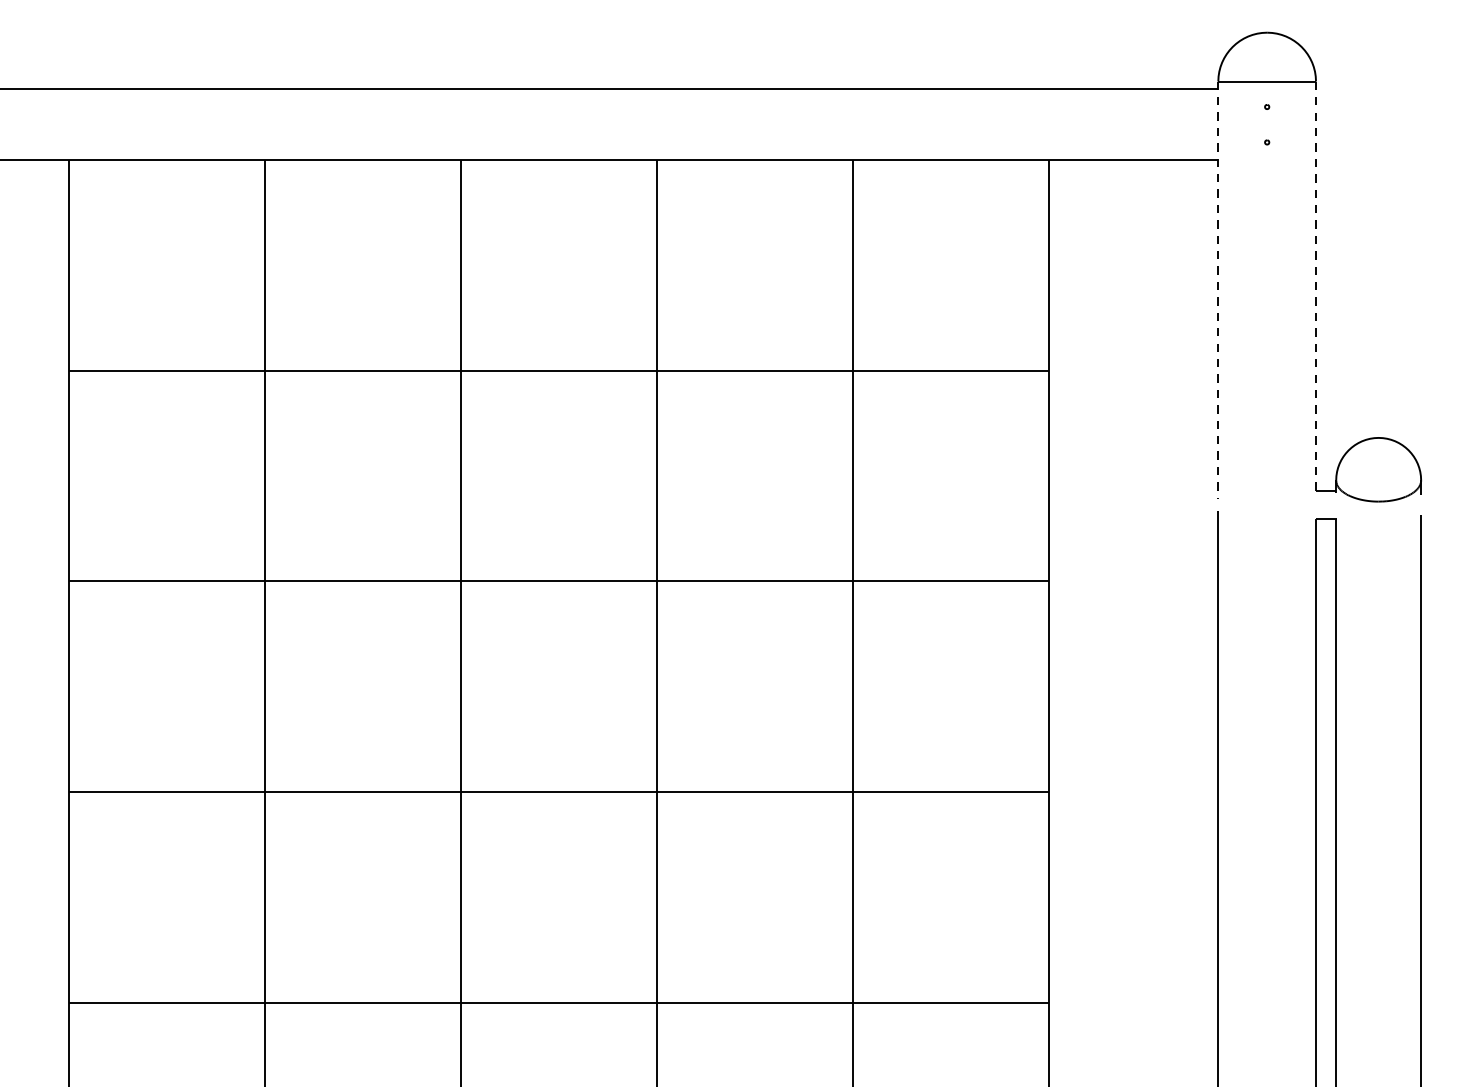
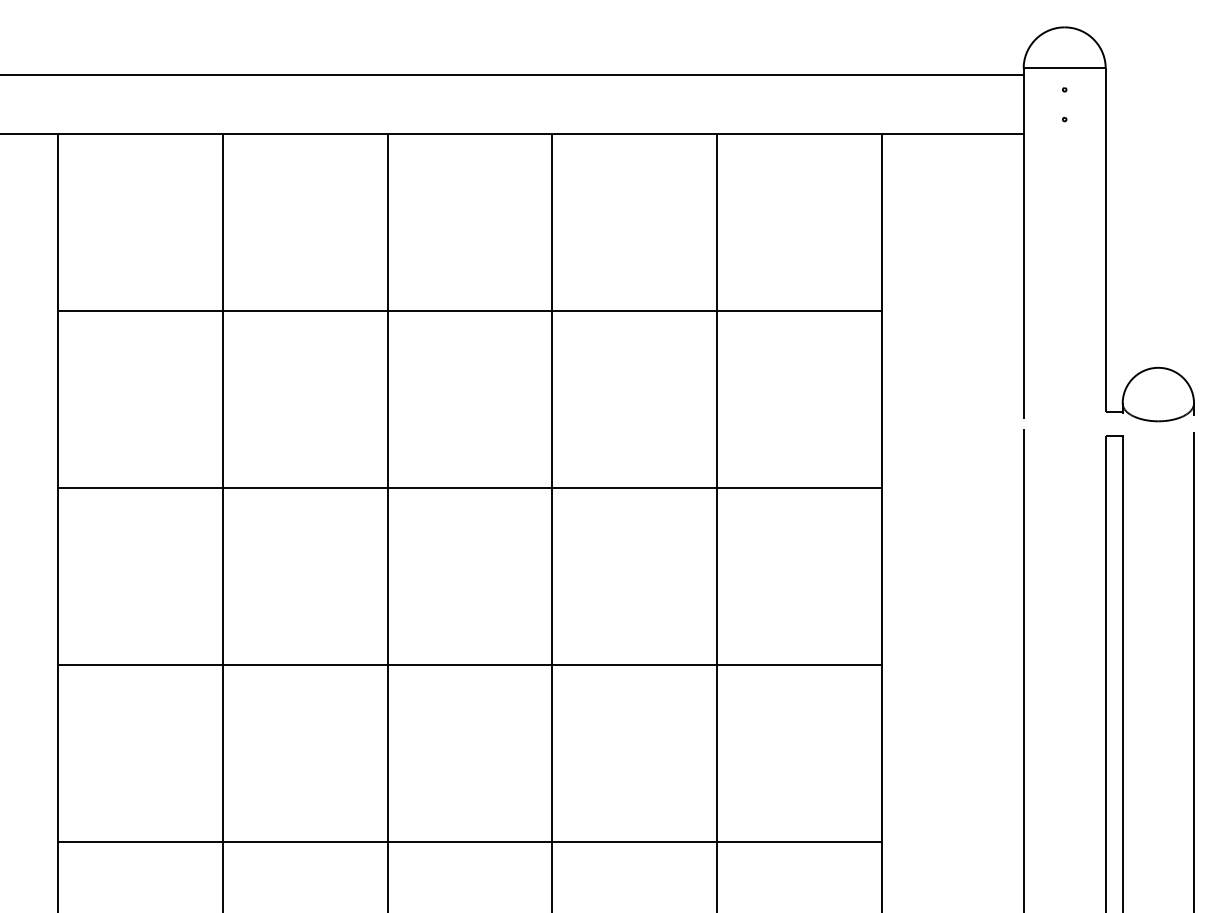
line: (1315, 286) -> (1105, 240), dashed -> solid
line: (1218, 291) -> (1023, 244), dashed -> solid

